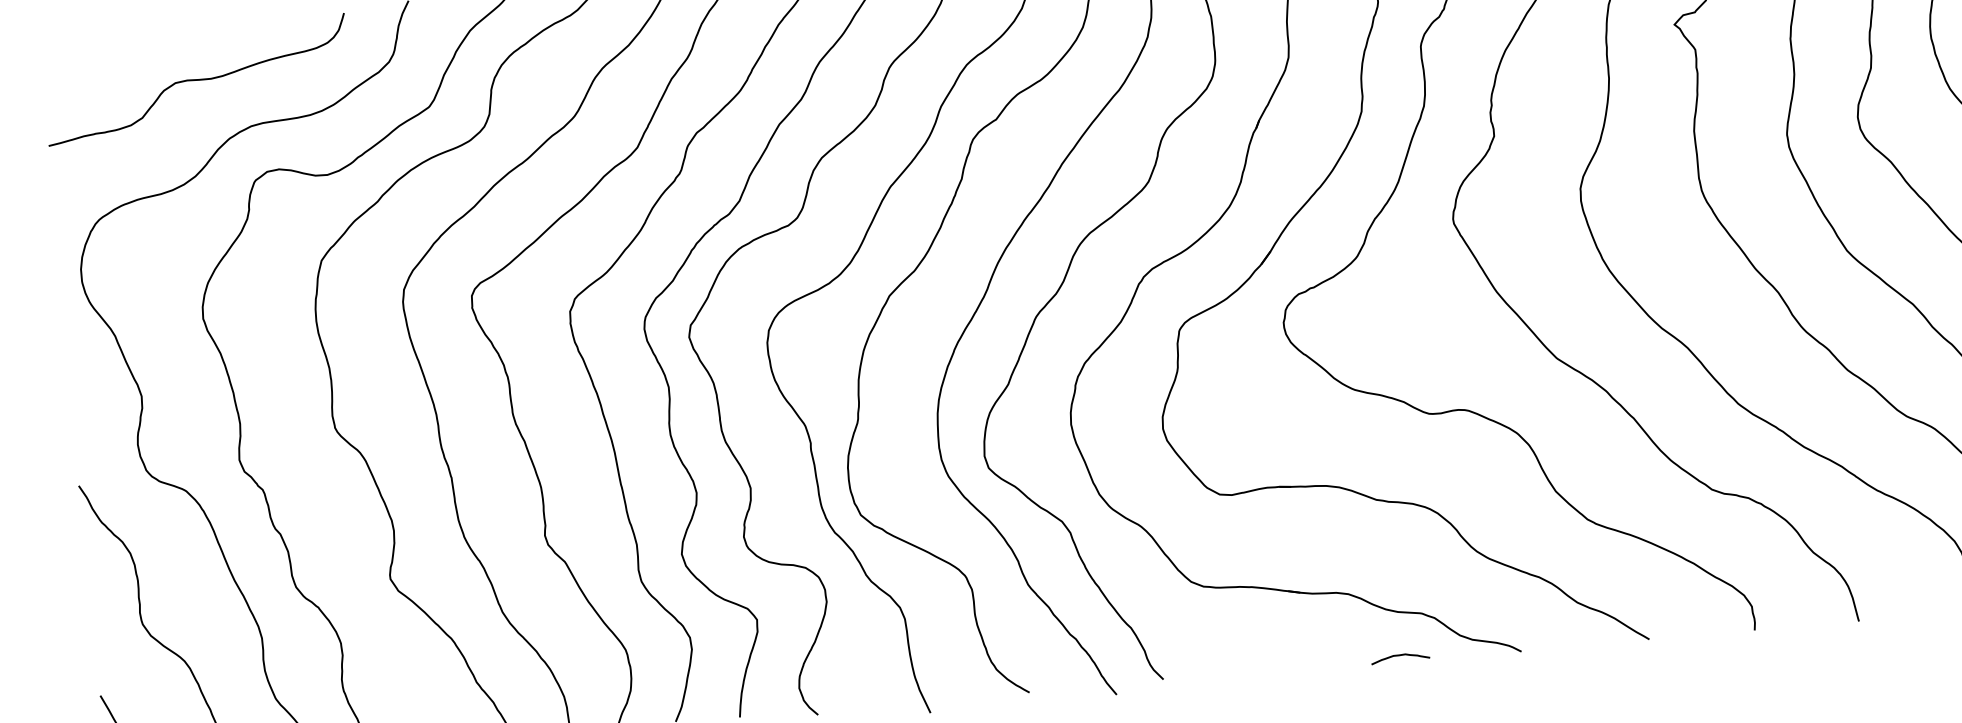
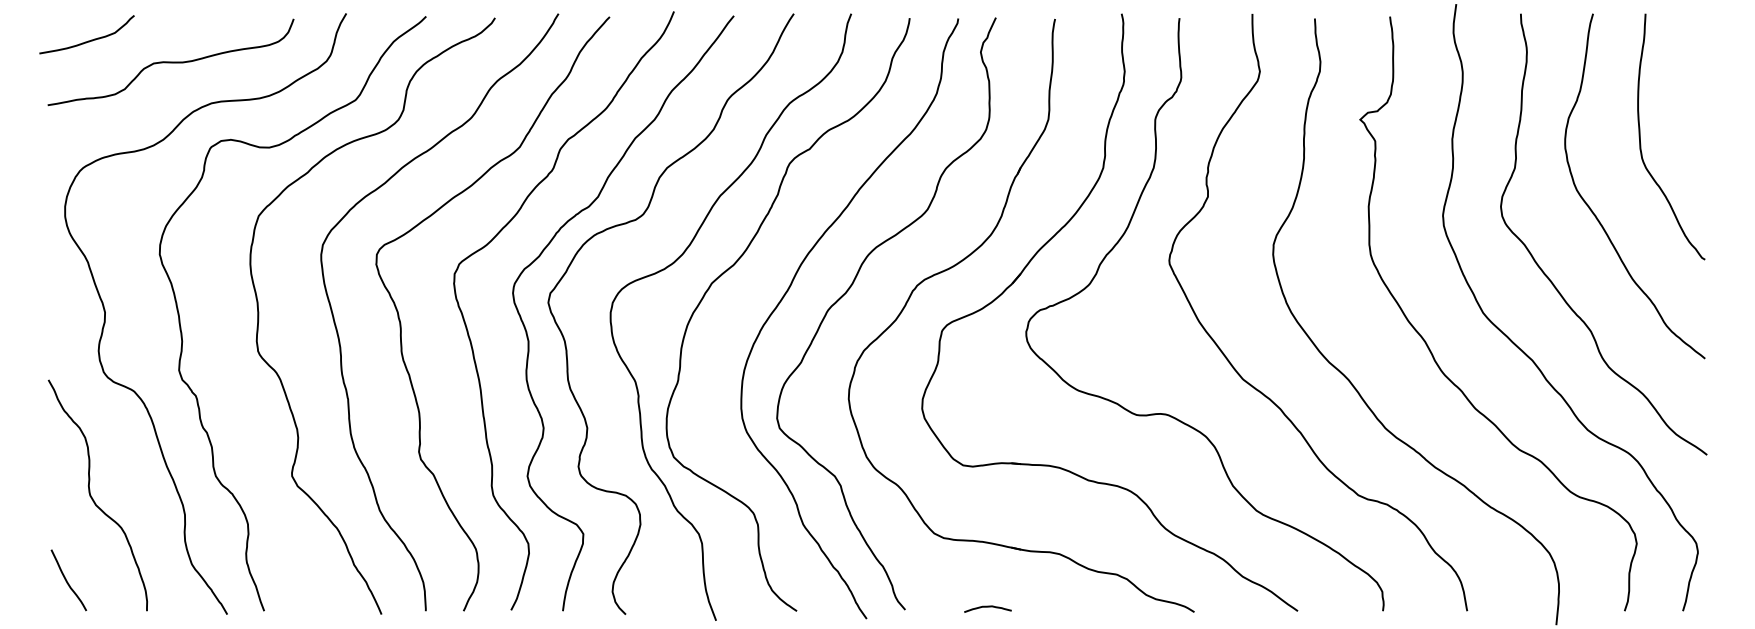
curve: (92, 61) -> (88, 40), added
curve: (1399, 656) -> (987, 607), moved

